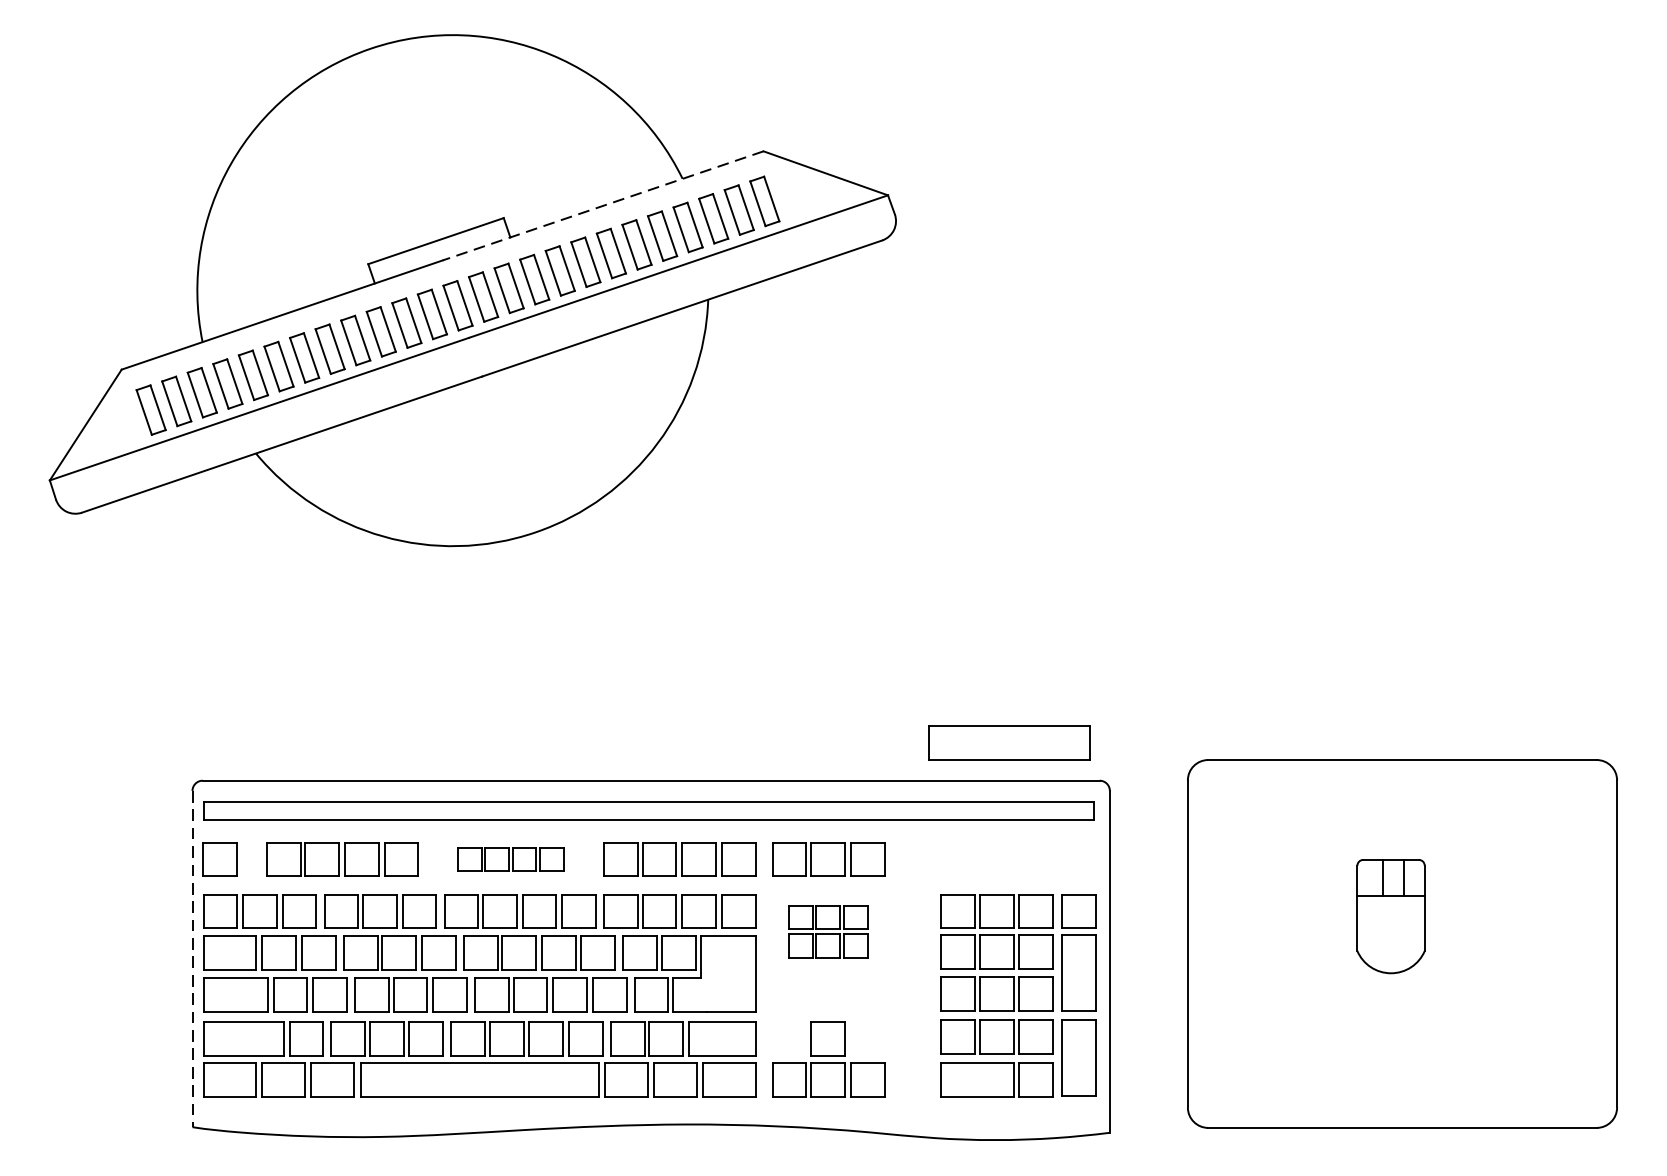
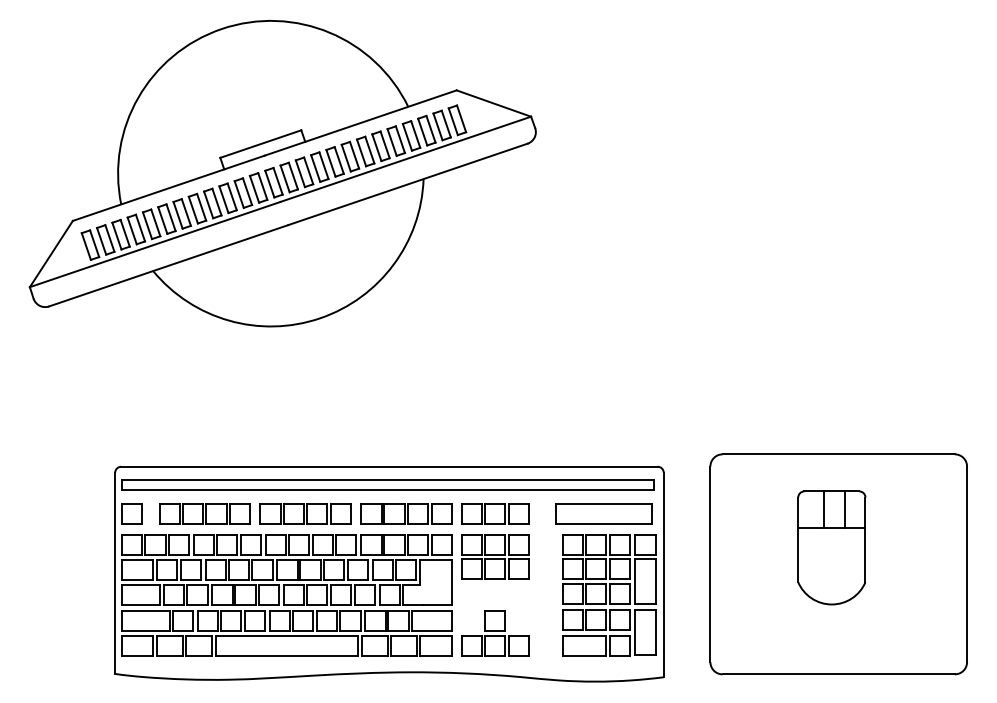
line: (602, 206) -> (360, 123), dashed -> solid
part: (1009, 741) -> (603, 513), moved
part: (510, 858) -> (305, 513), size x1.43
part: (1390, 915) -> (831, 547), size x1.67
part: (828, 930) -> (495, 556), size x1.43
line: (193, 959) -> (115, 573), dashed -> solid

